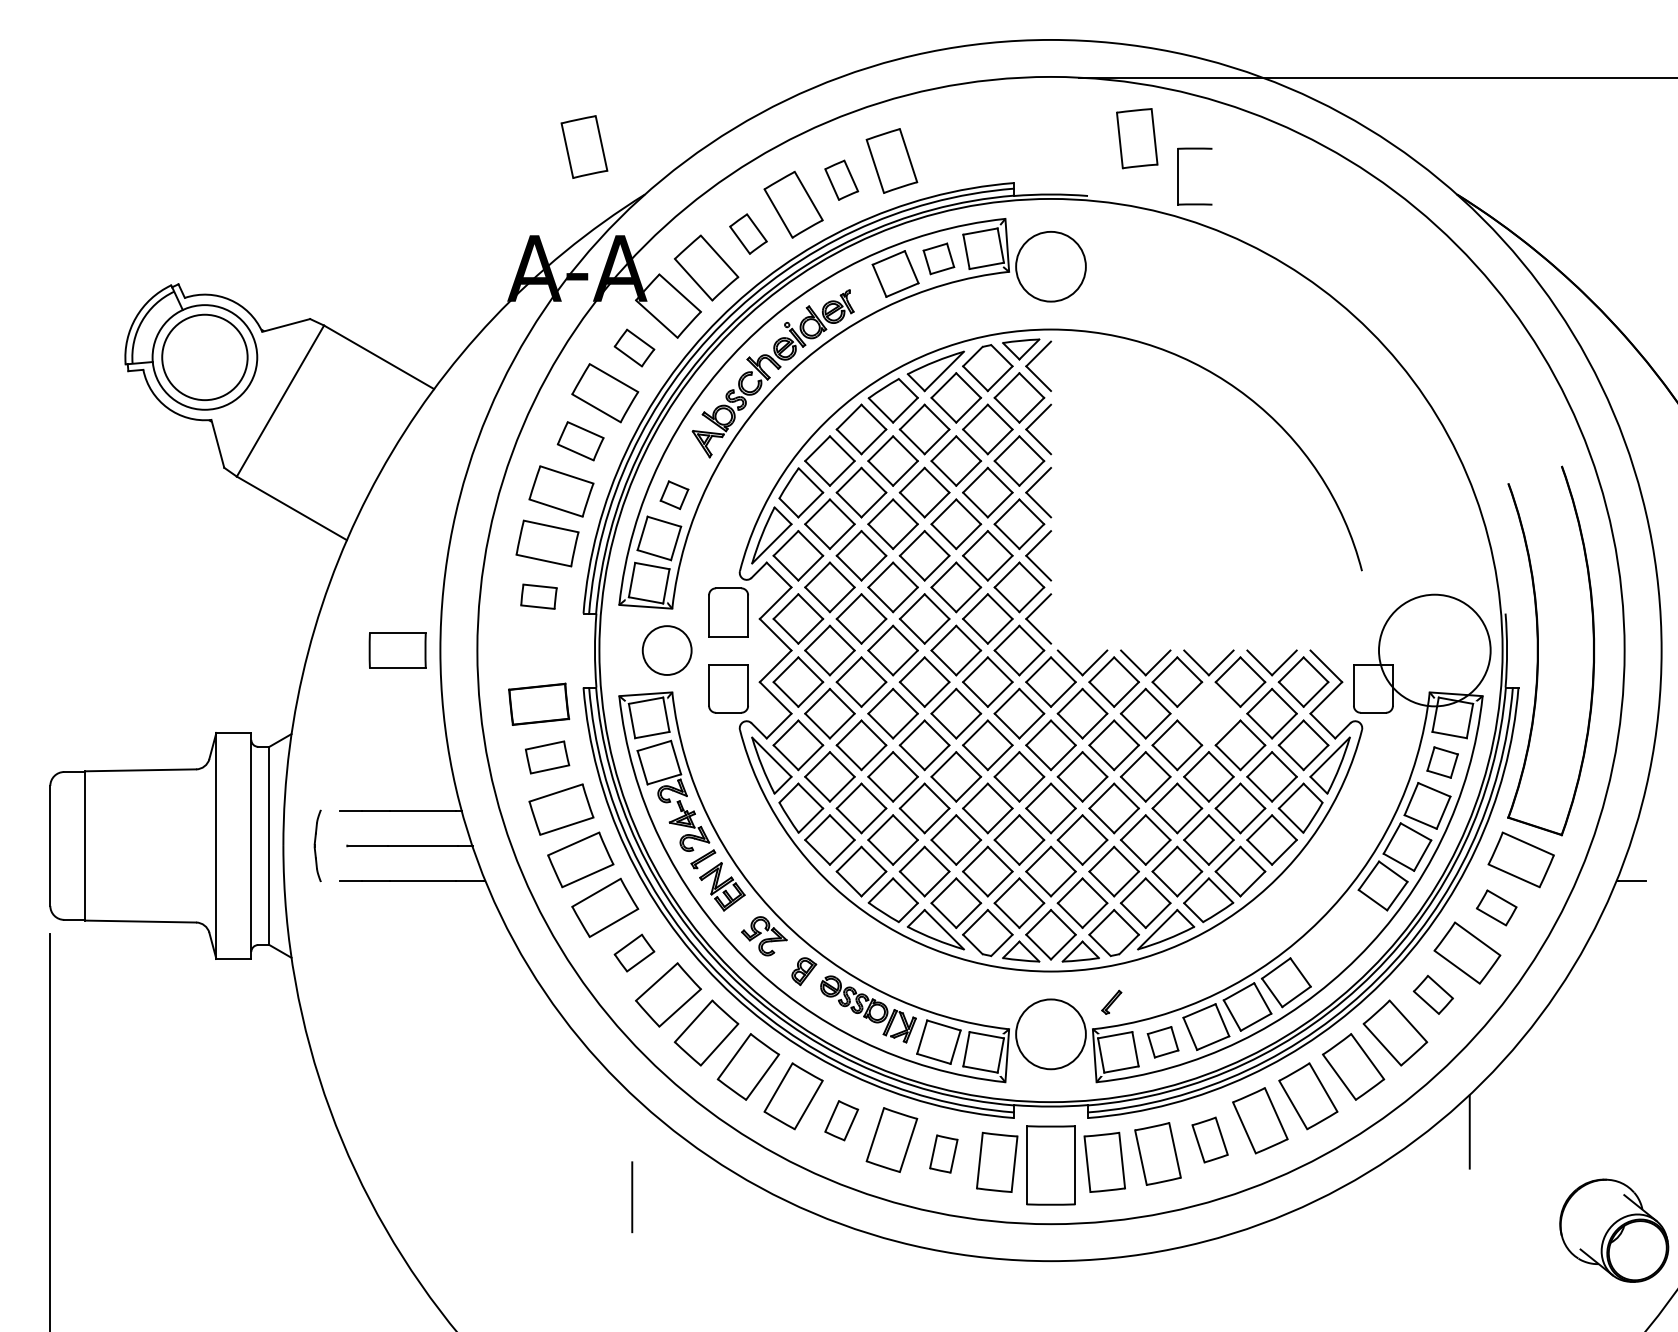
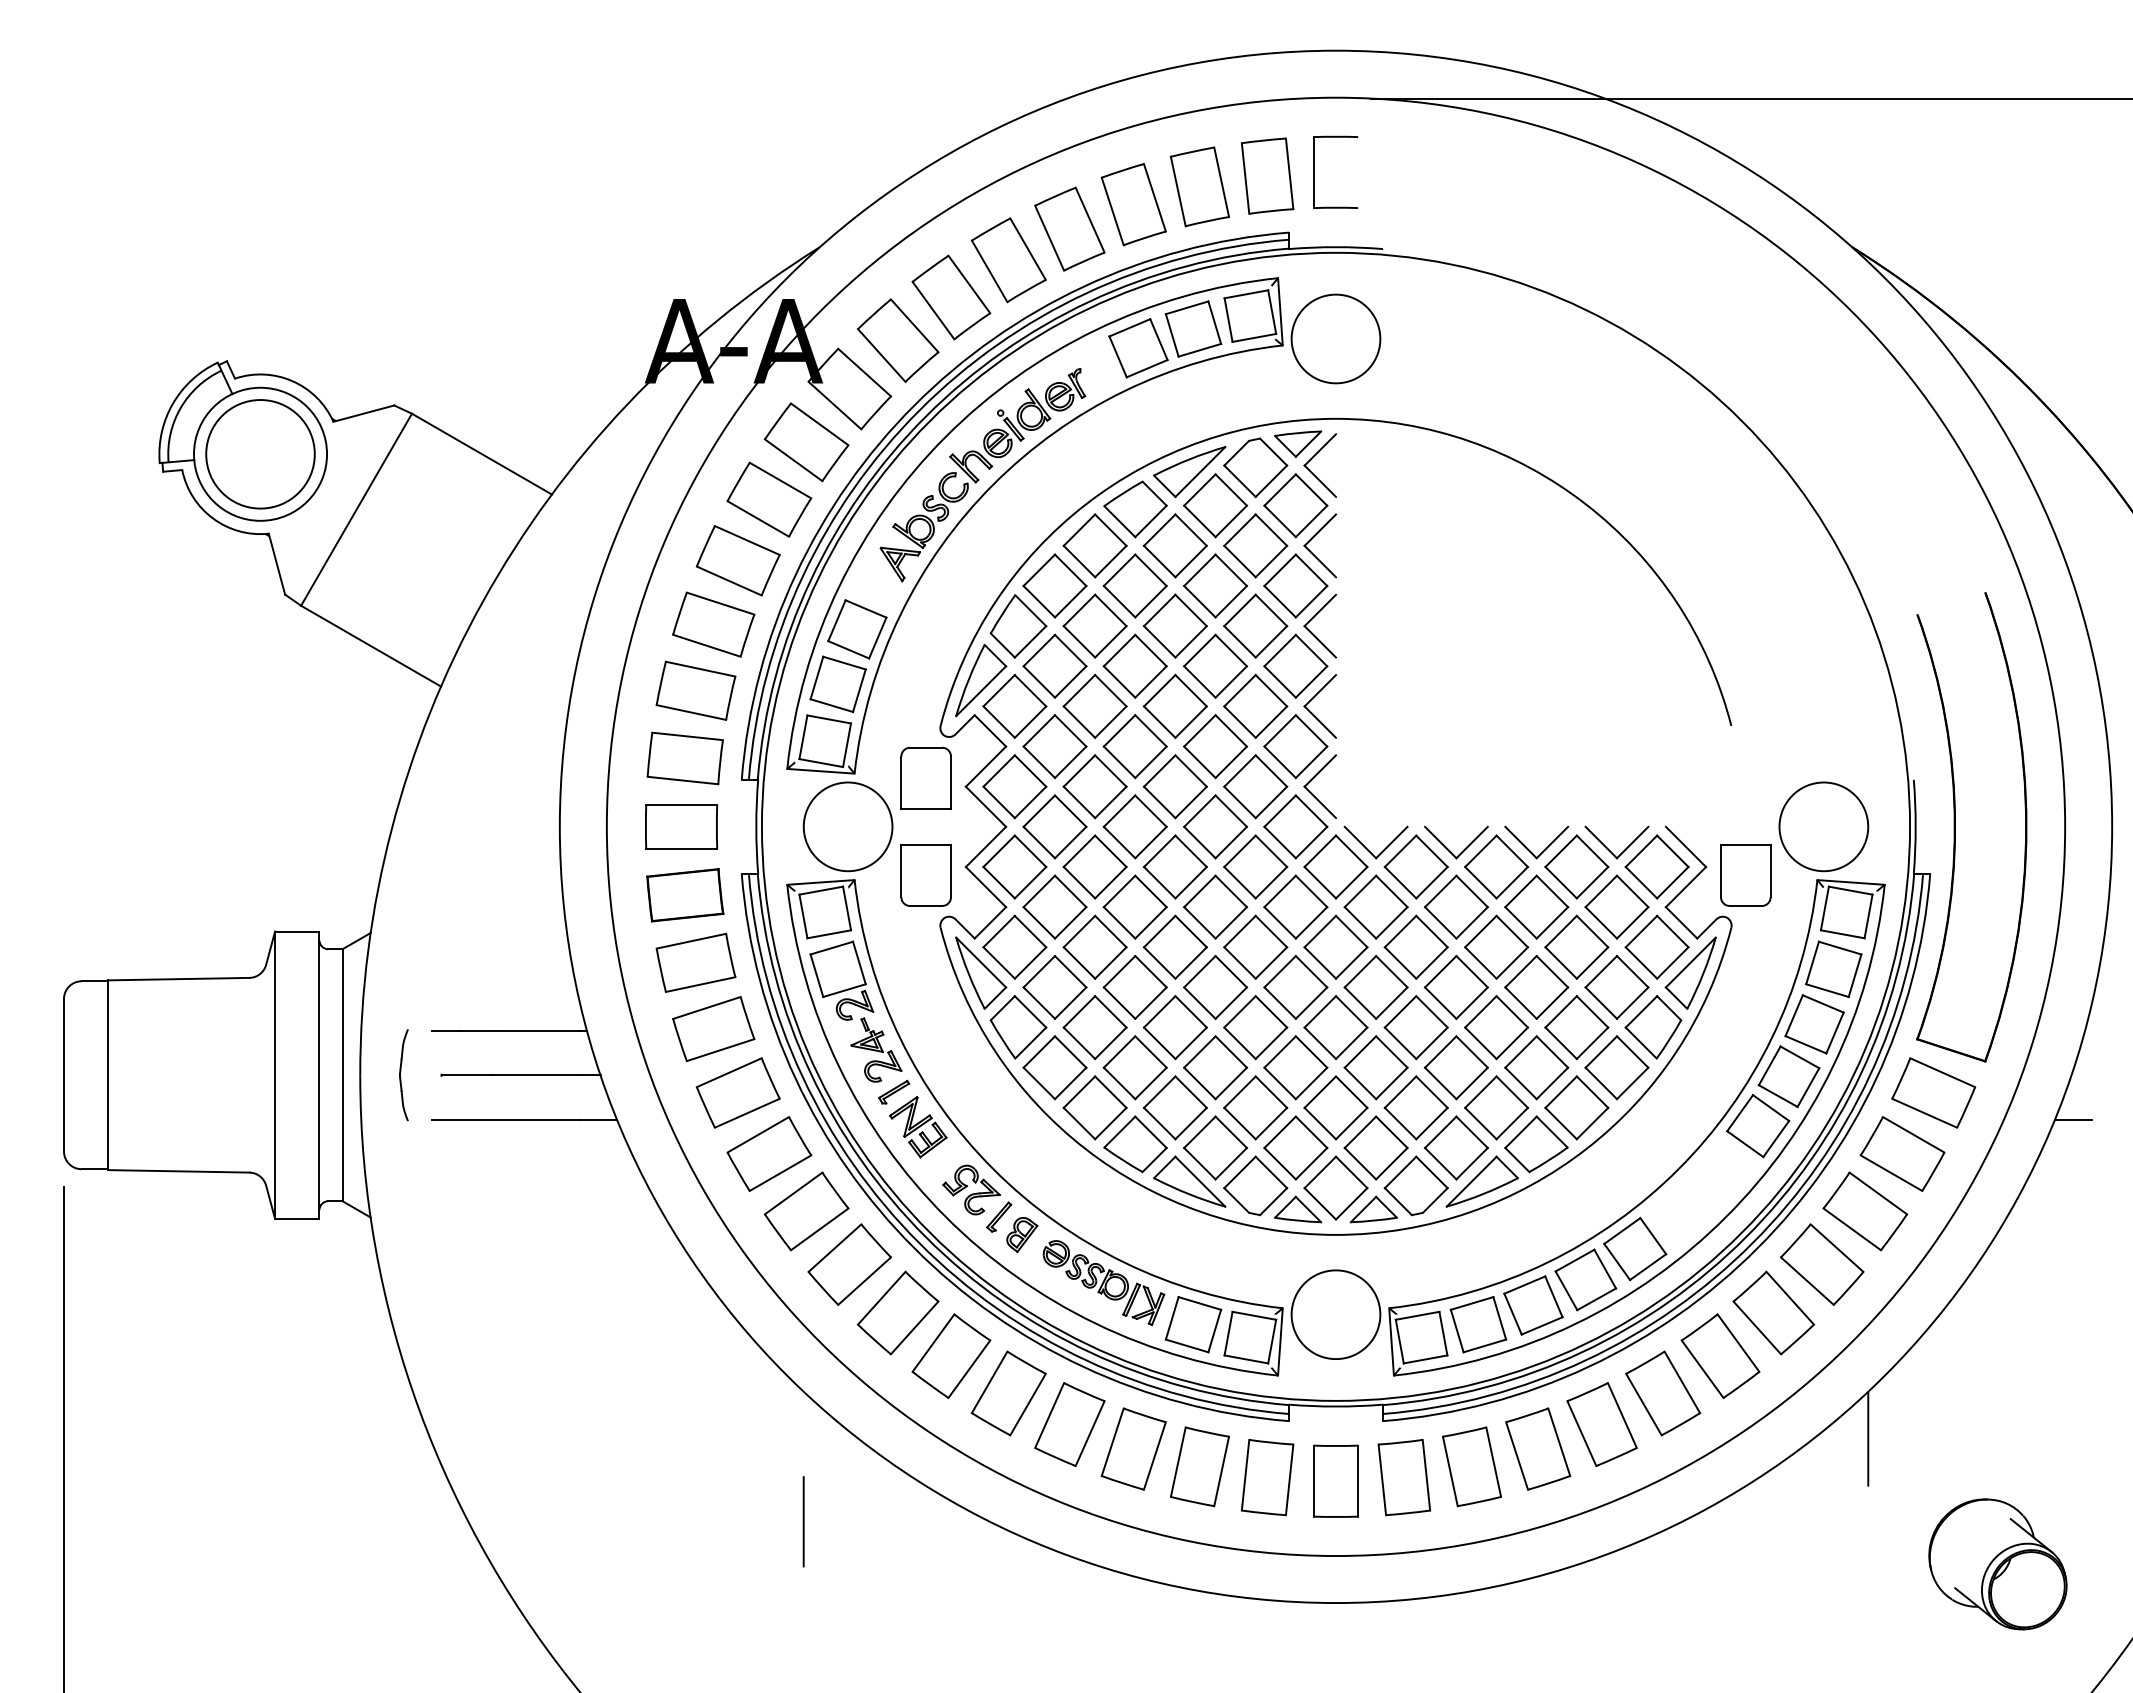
part: (1137, 138) -> (1267, 175), moved
part: (584, 146) -> (1199, 186), moved
part: (1178, 175) -> (1314, 171), moved
part: (841, 179) -> (1069, 228), size x1.67
part: (748, 234) -> (951, 297), size x1.67
part: (938, 258) -> (1193, 328), size x1.43
part: (634, 348) -> (806, 442), size x1.67
part: (580, 441) -> (737, 560), size x1.43
part: (674, 495) -> (857, 629), size x1.67
part: (538, 596) -> (684, 758), size x1.67
part: (397, 650) -> (681, 826), moved
circle: (666, 650) -> (847, 826), size x1.43
circle: (1434, 650) -> (1823, 826), size x0.62
part: (1208, 713) -> (1536, 906), added
part: (547, 757) -> (695, 962), size x1.43
part: (1442, 761) -> (1833, 968), size x1.43
part: (1496, 907) -> (1902, 1153), size x1.67
part: (634, 953) -> (806, 1211), size x1.67
part: (1432, 994) -> (1821, 1264), size x1.67
part: (1111, 1001) -> (999, 1216), moved
part: (1163, 1042) -> (1478, 1324), size x1.43
part: (841, 1120) -> (1069, 1424), size x1.67
part: (1210, 1139) -> (1538, 1448), size x1.43
part: (943, 1153) -> (1199, 1466), size x1.67
part: (1050, 1164) -> (1335, 1480), size x0.71
part: (1613, 1230) -> (1997, 1564), moved

